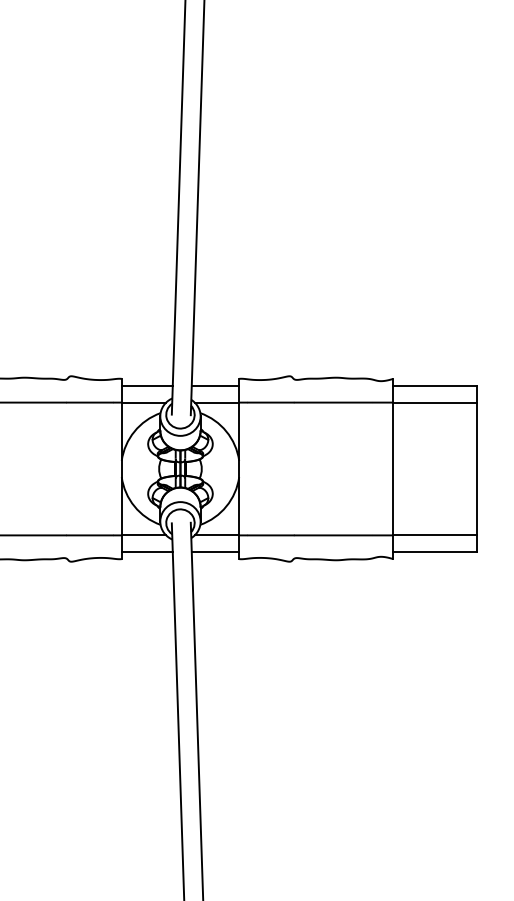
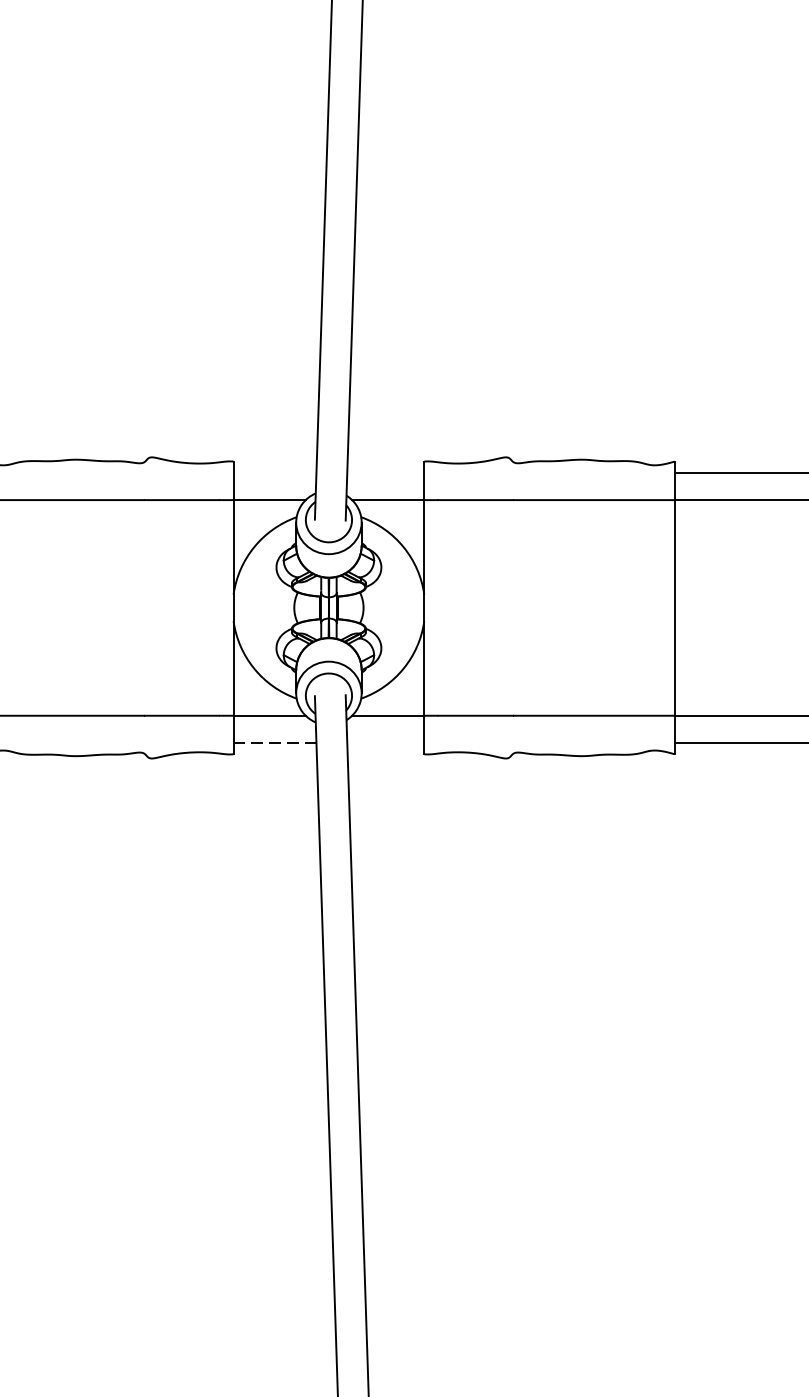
line: (146, 385) -> (273, 472), removed
line: (215, 385) -> (385, 472), removed
line: (147, 552) -> (275, 743), solid -> dashed
line: (215, 552) -> (385, 743), removed

